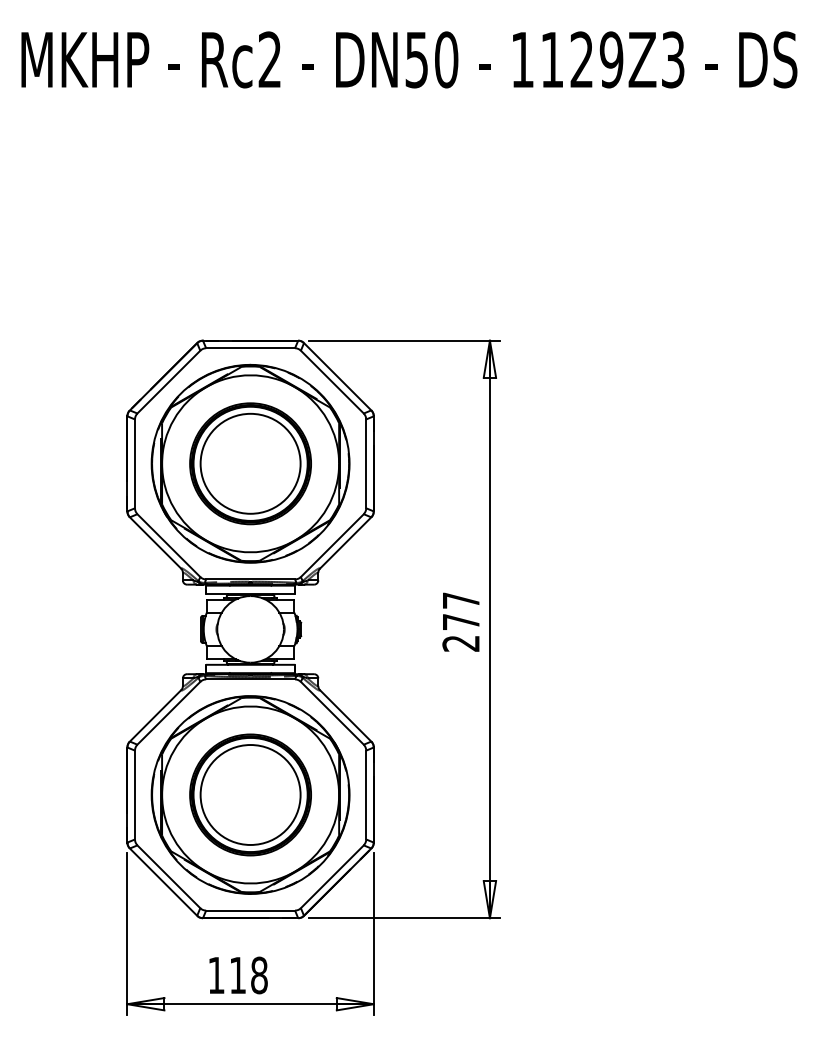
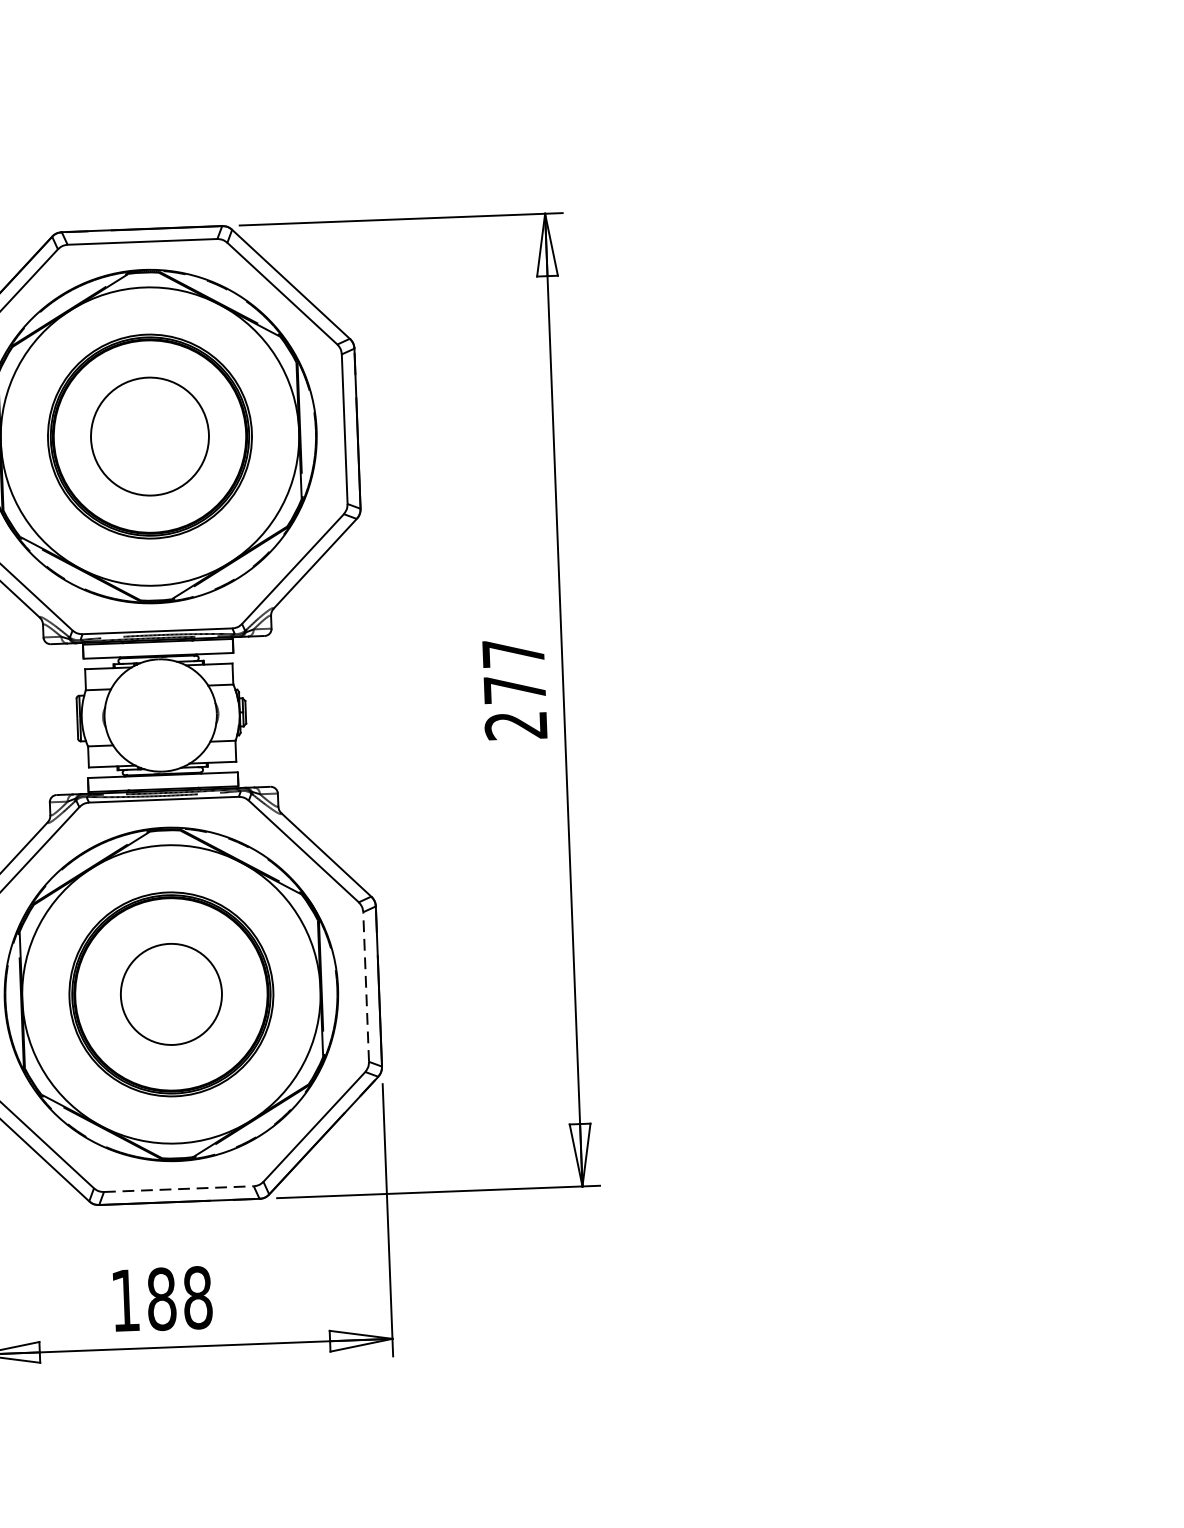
circle: (250, 463) -> (149, 436), size x0.7
circle: (250, 794) -> (171, 993), size x0.6
line: (366, 794) -> (366, 986), solid -> dashed
line: (251, 910) -> (180, 1188), solid -> dashed
text: (237, 975) -> (161, 1299), 118 -> 188

